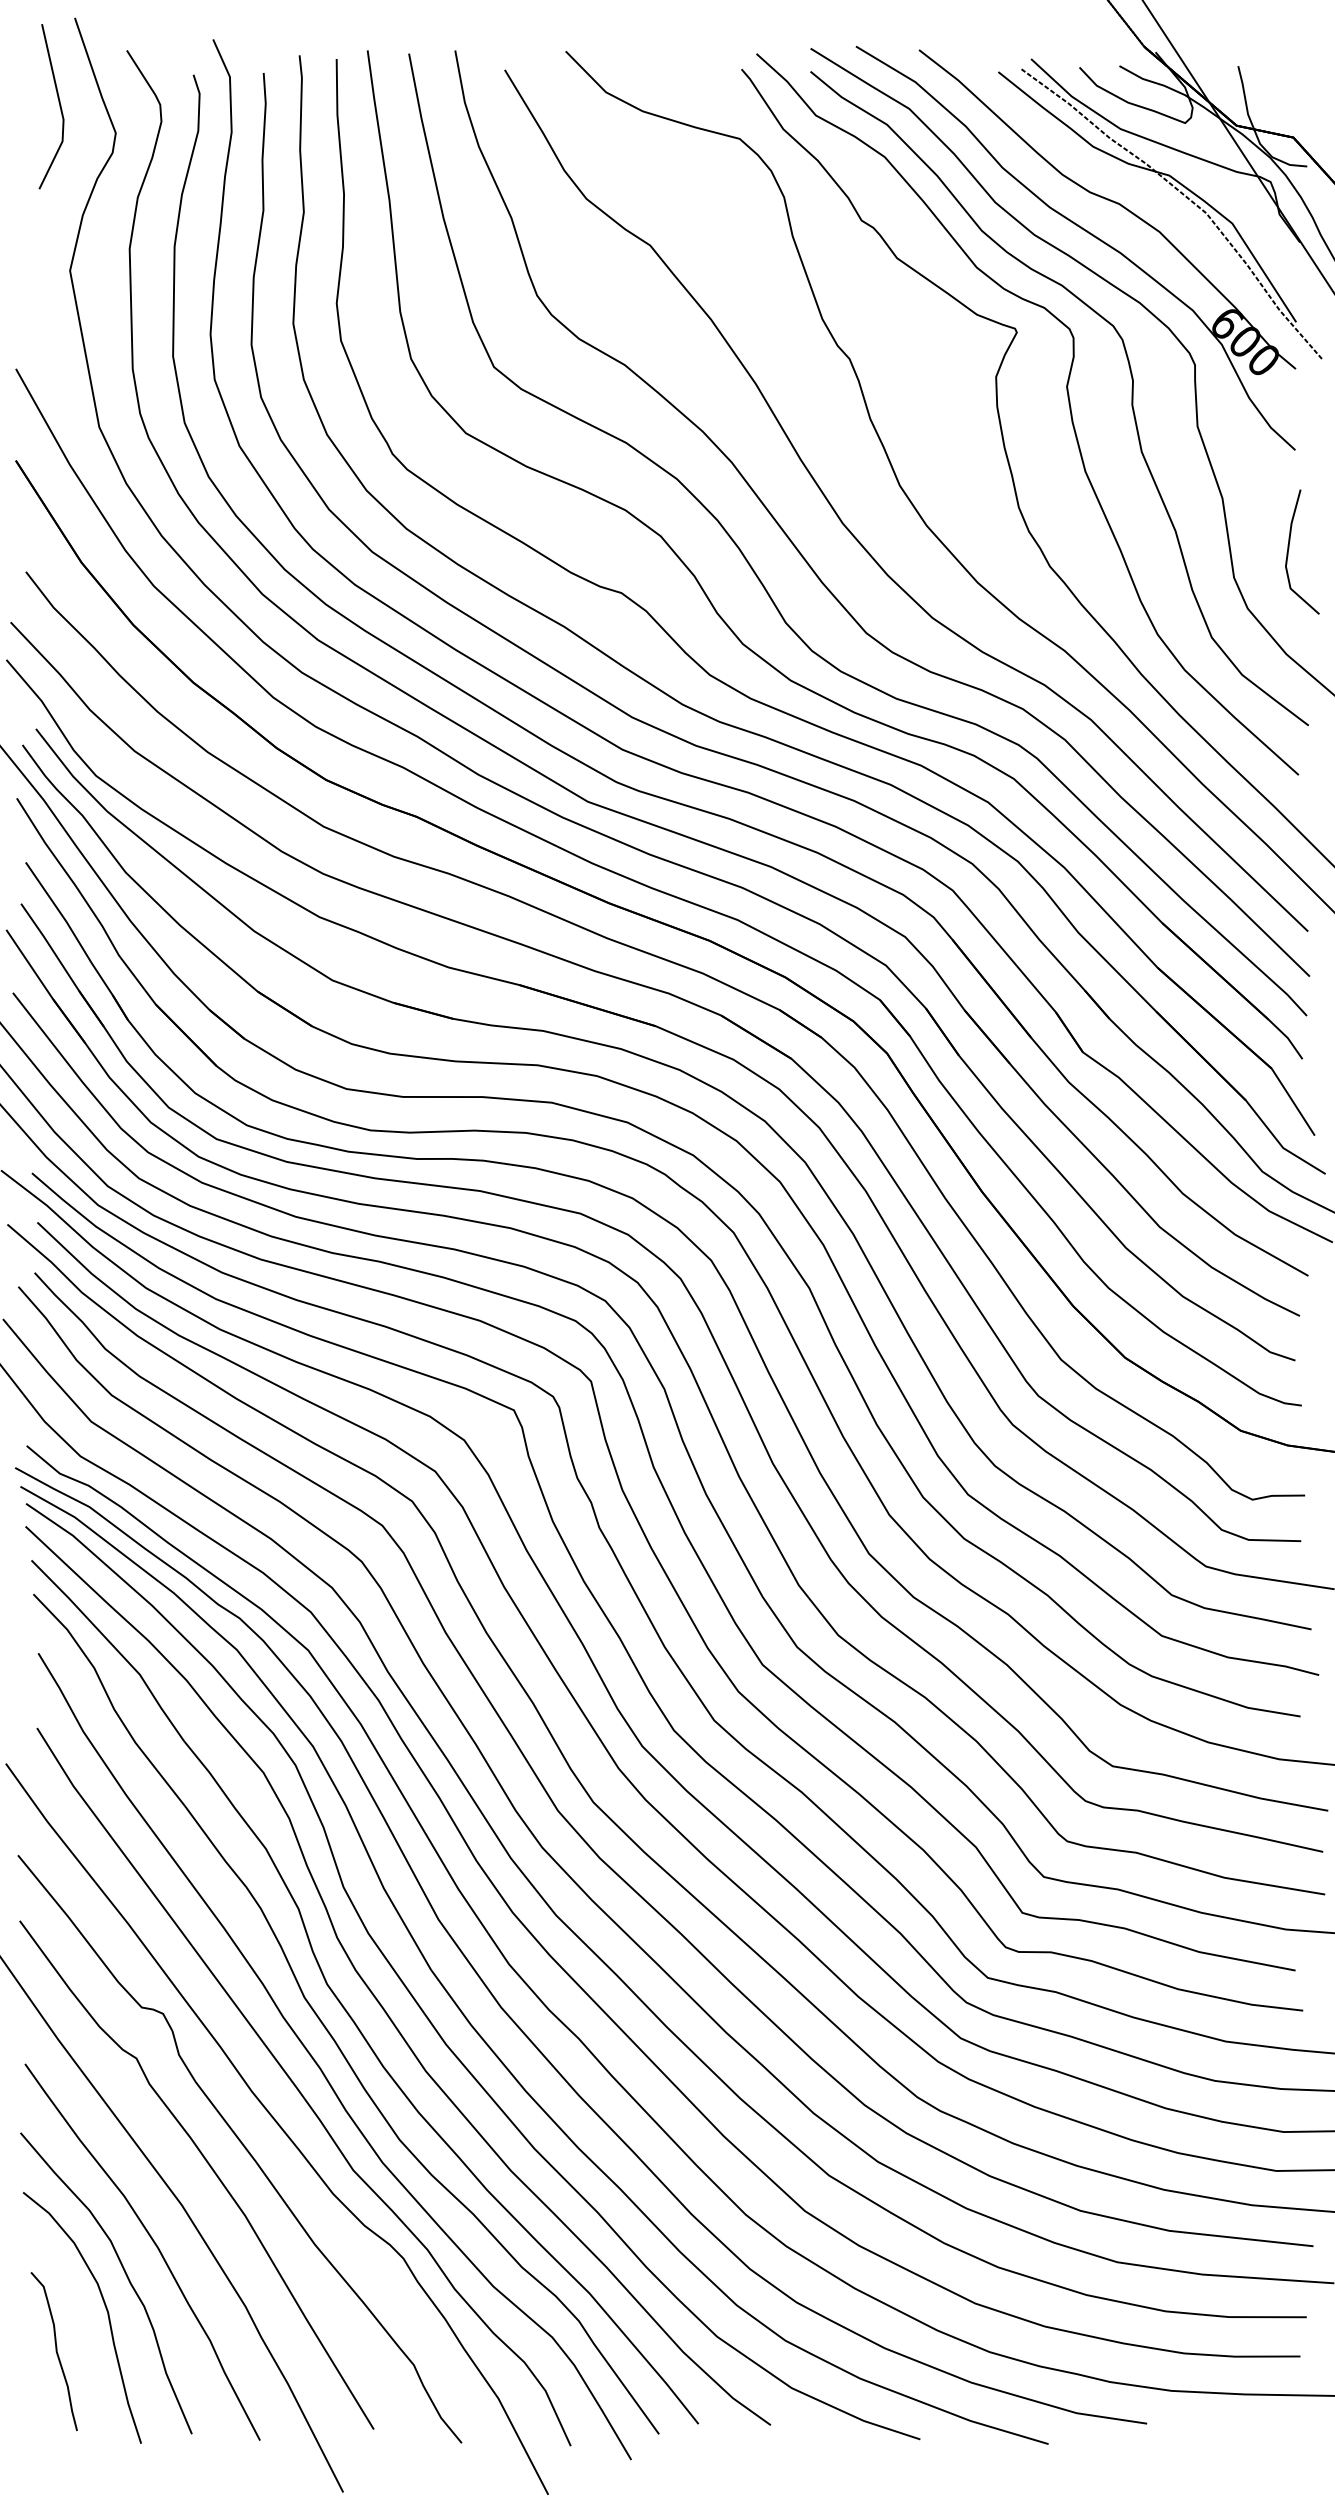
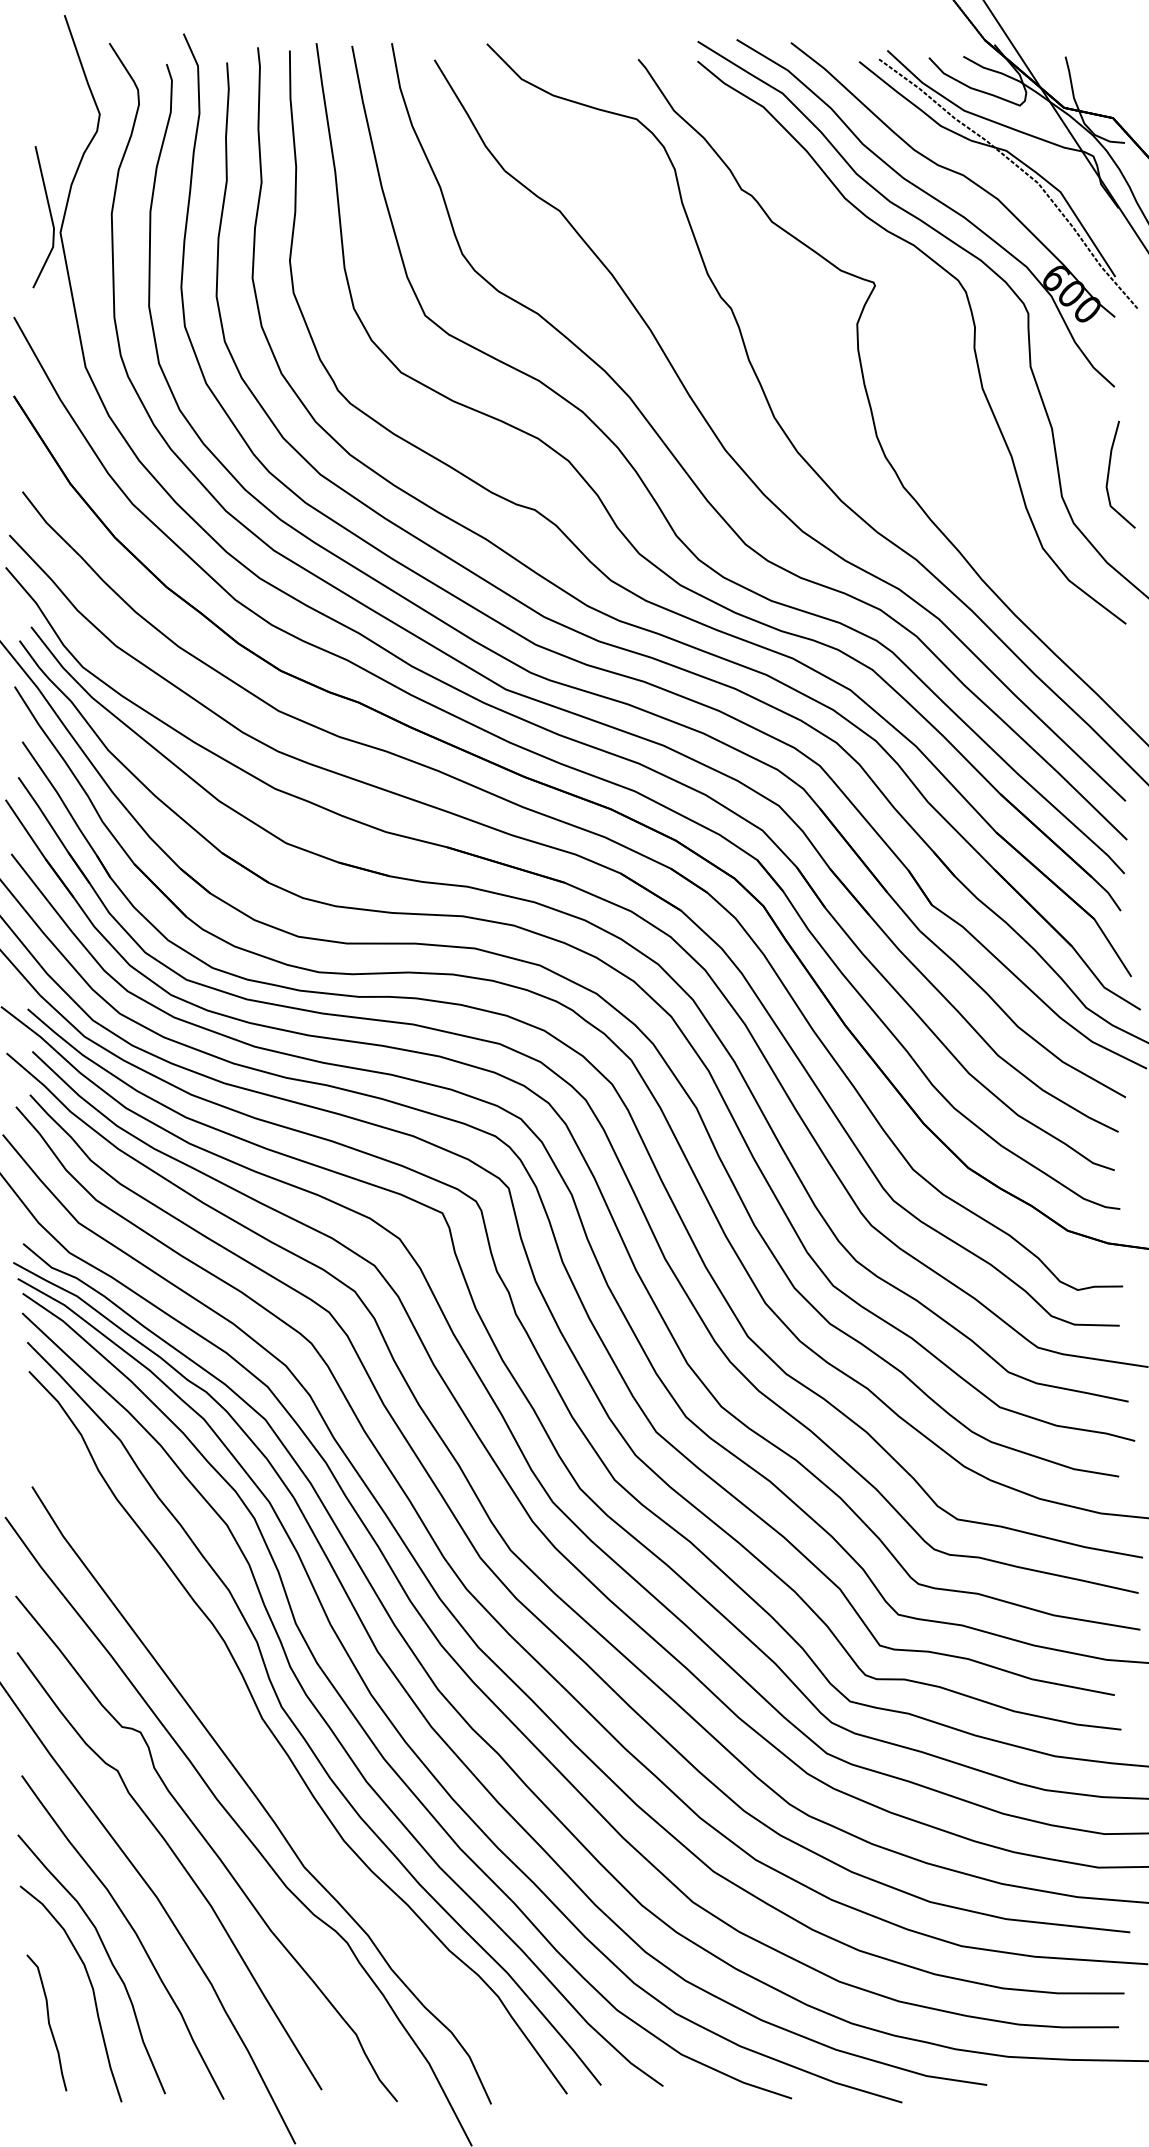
line: (59, 106) -> (50, 216), moved
curve: (1069, 410) -> (920, 352), removed
part: (319, 2065) -> (275, 1776), removed

